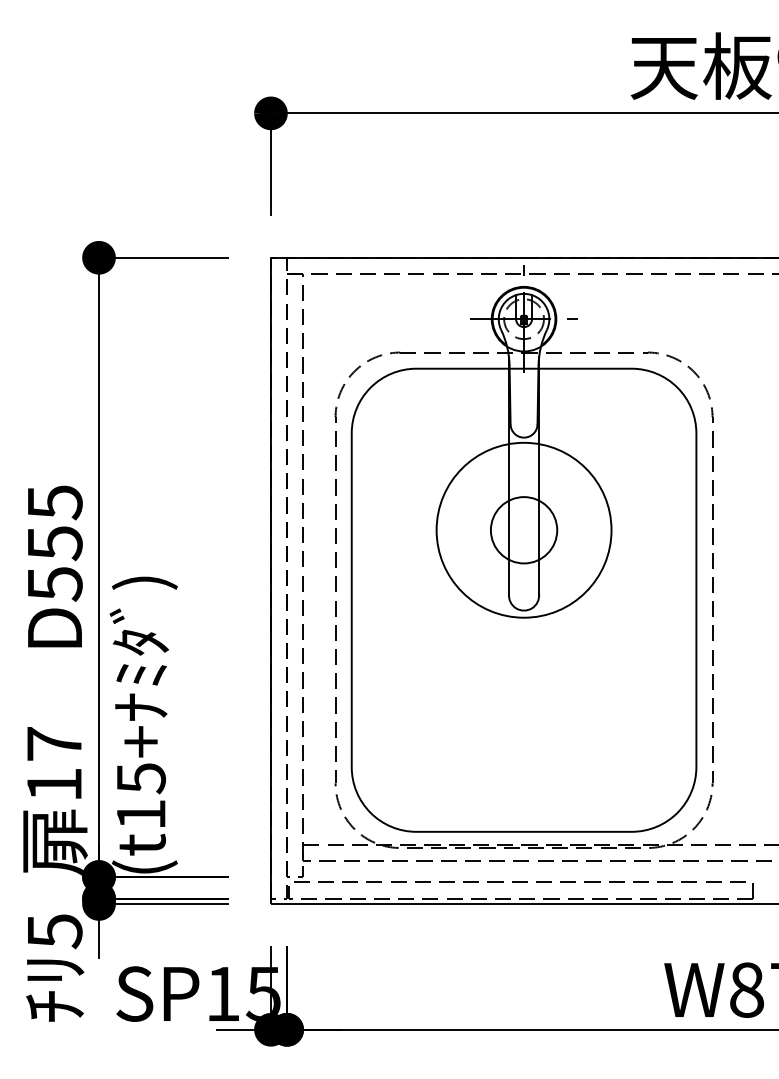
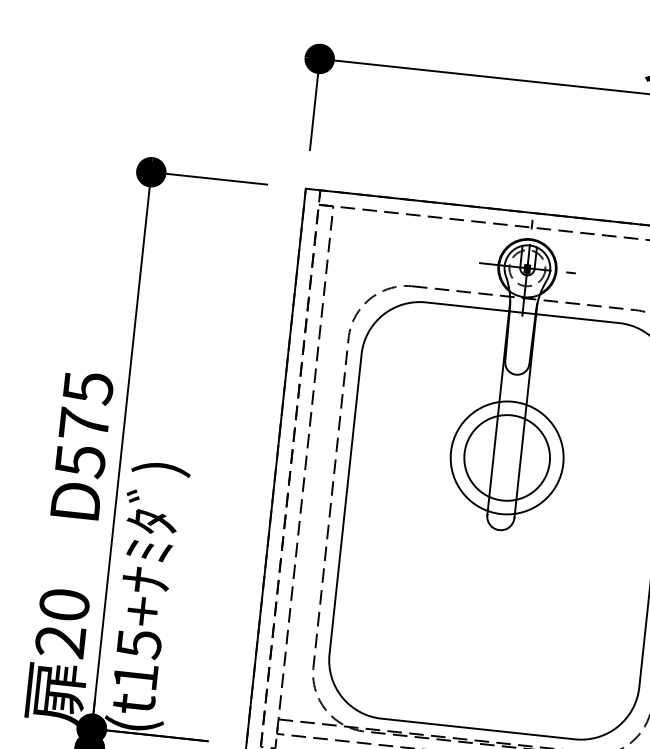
circle: (523, 529) -> (506, 457), size x0.71
circle: (523, 529) -> (506, 457), size x1.43
text: (55, 543) -> (84, 424), D555 -> D575
text: (54, 764) -> (62, 623), 17 -> 20

